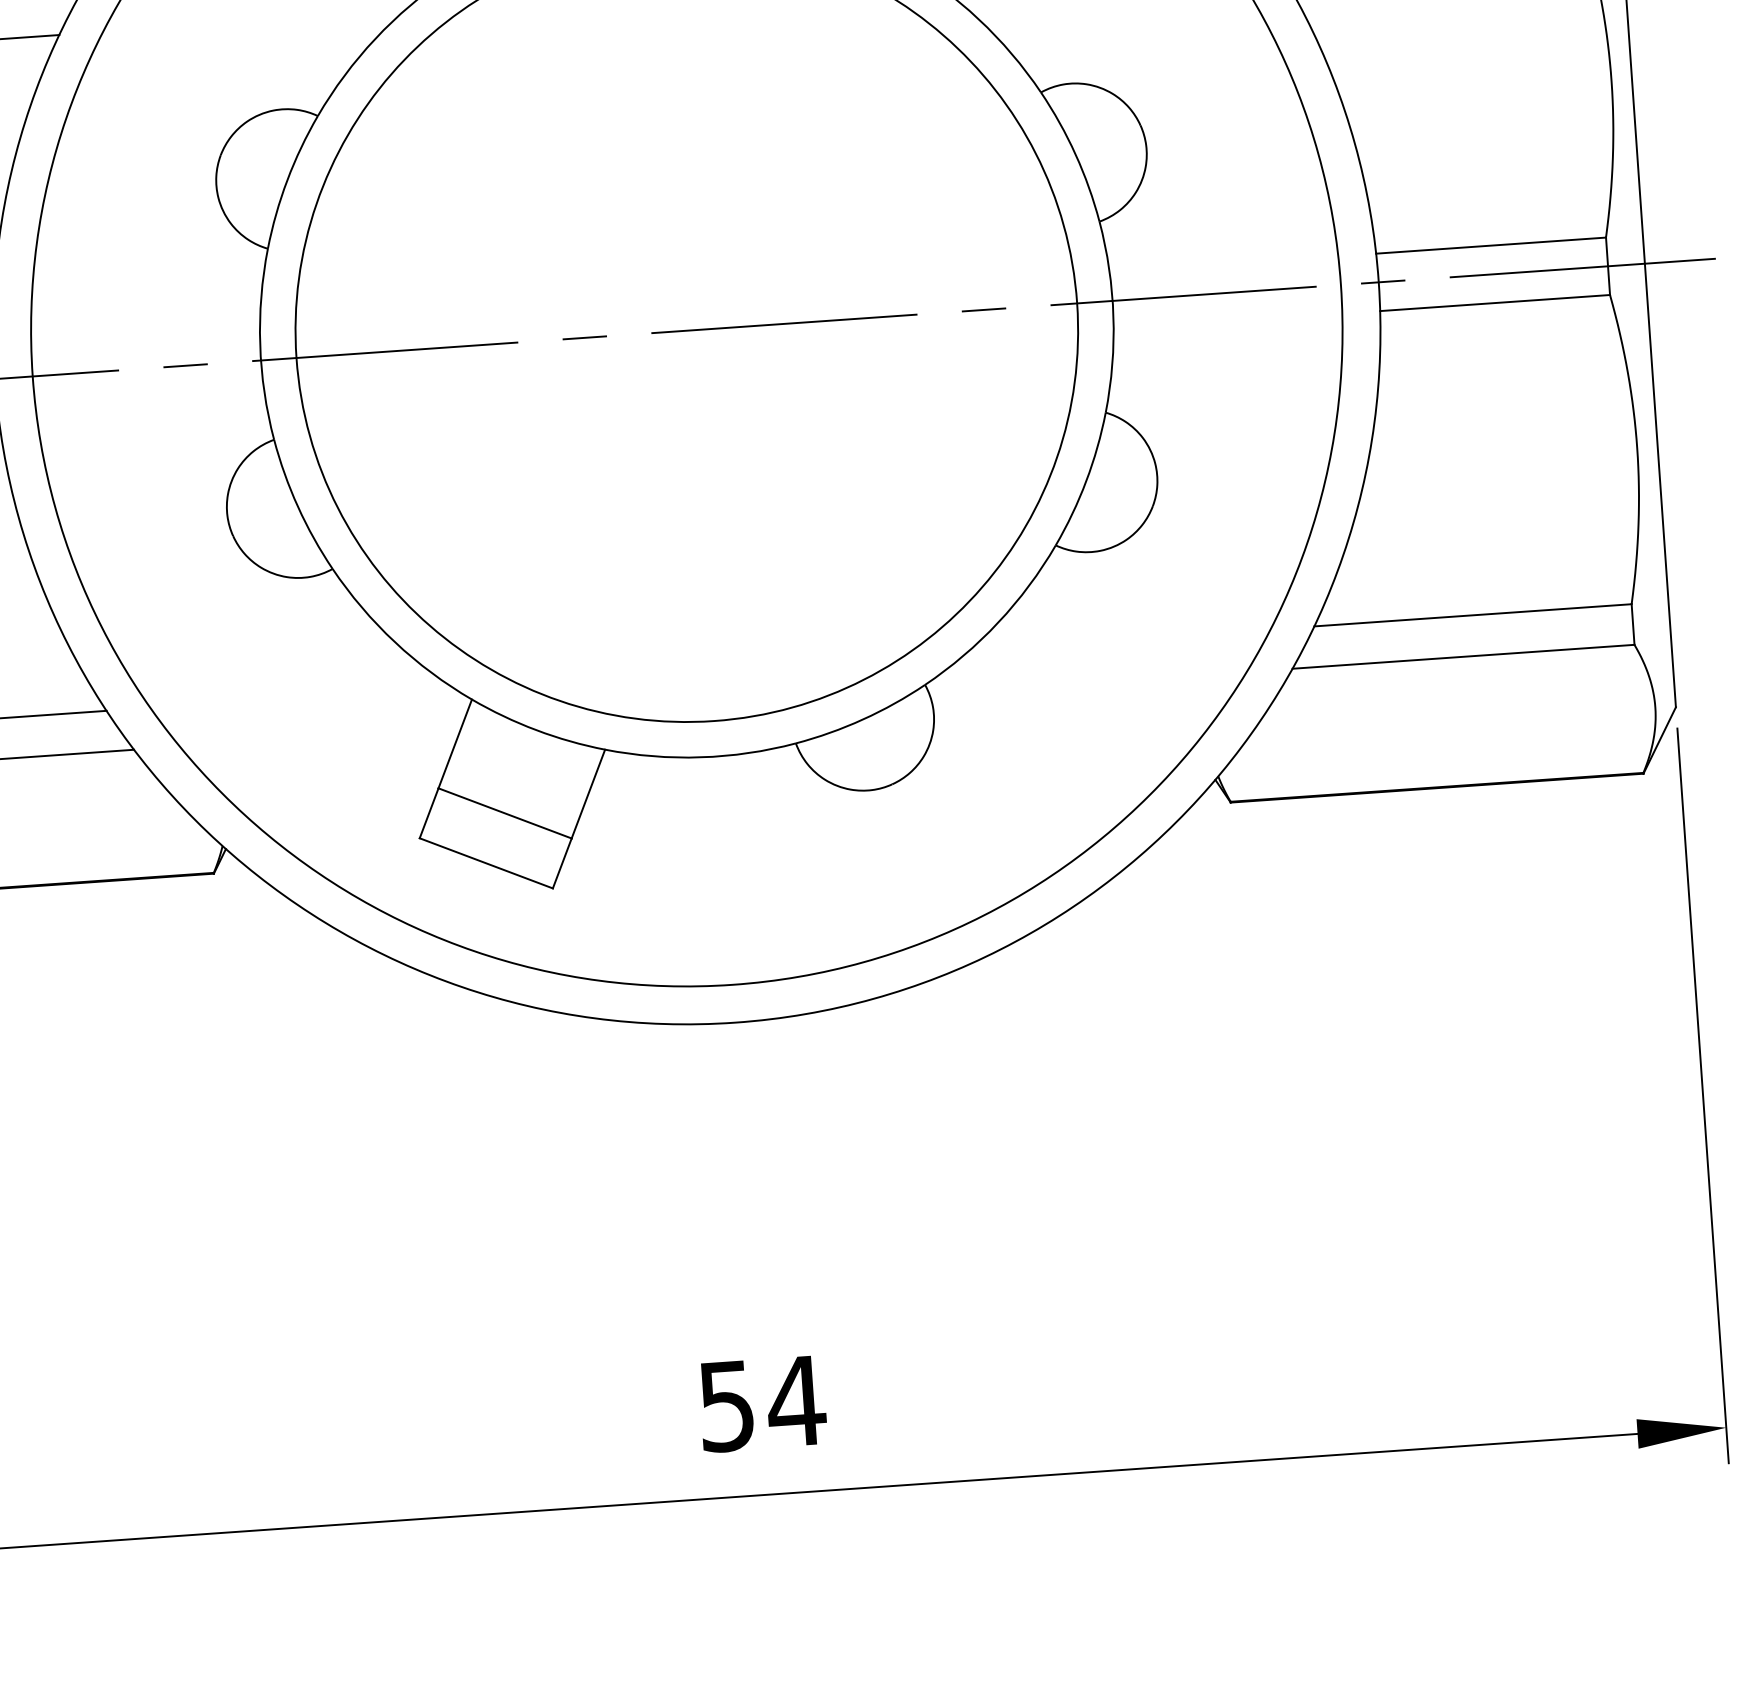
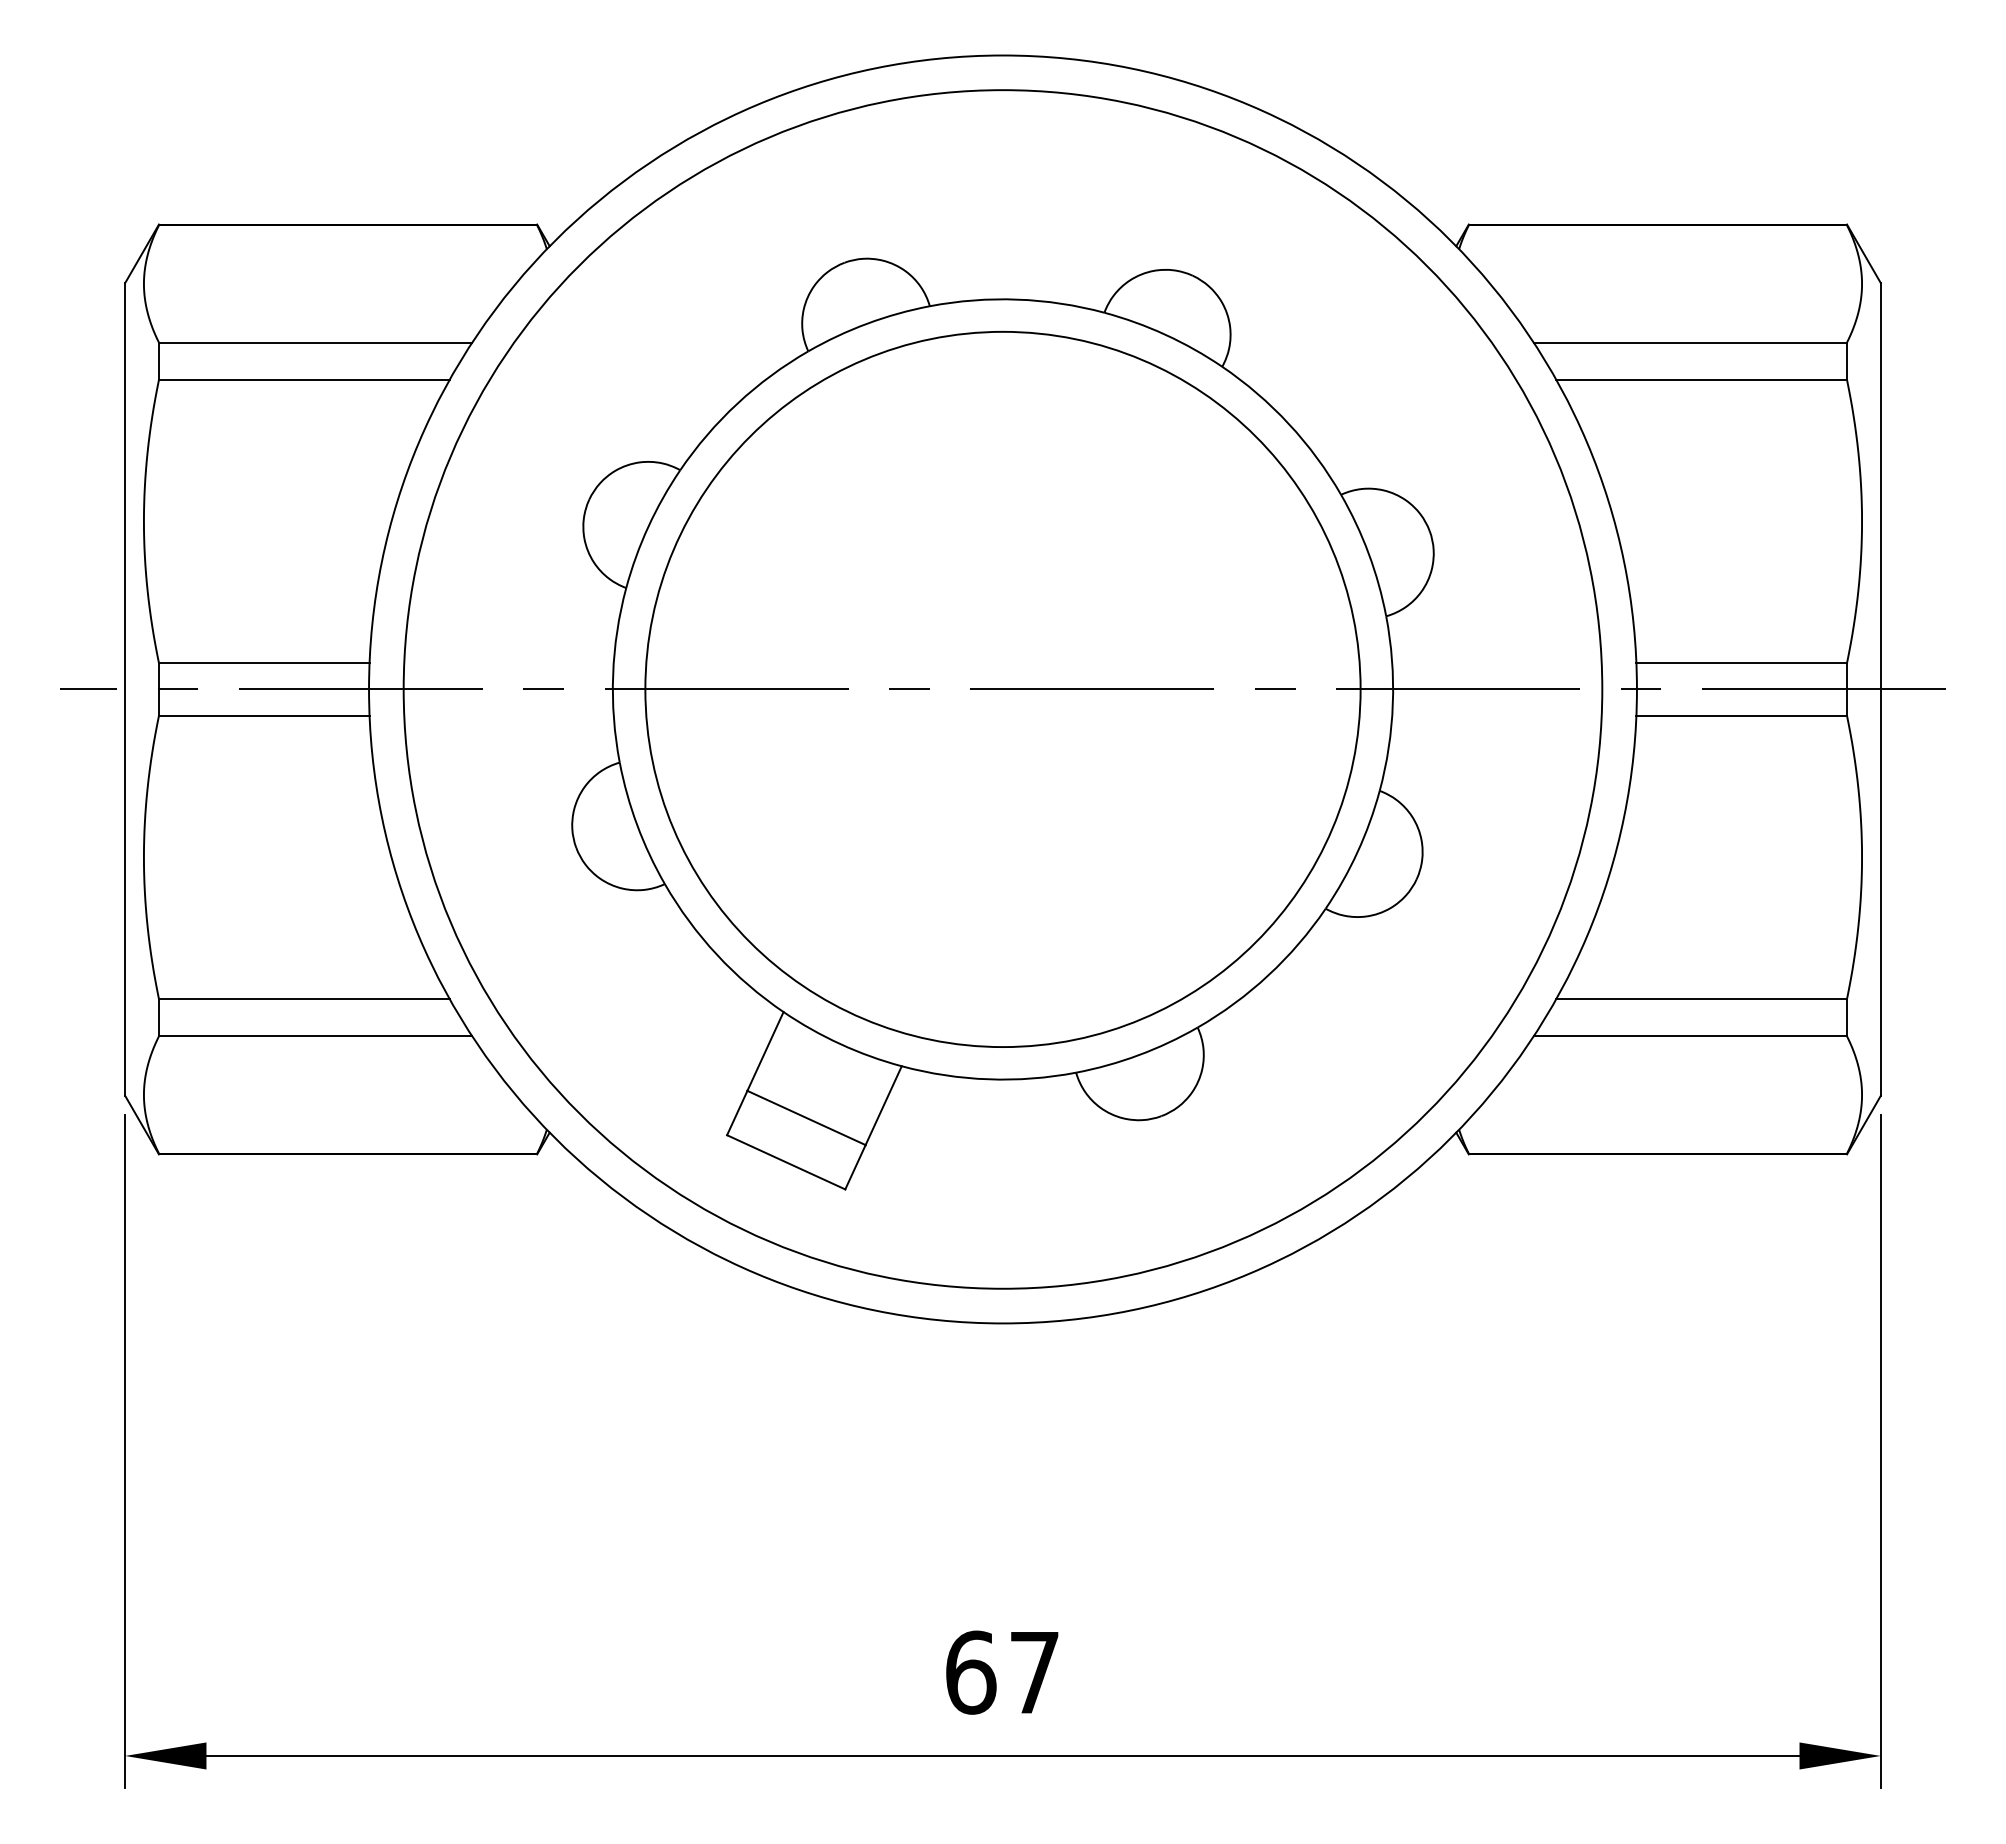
text: (762, 1403) -> (1003, 1672), 54 -> 67

